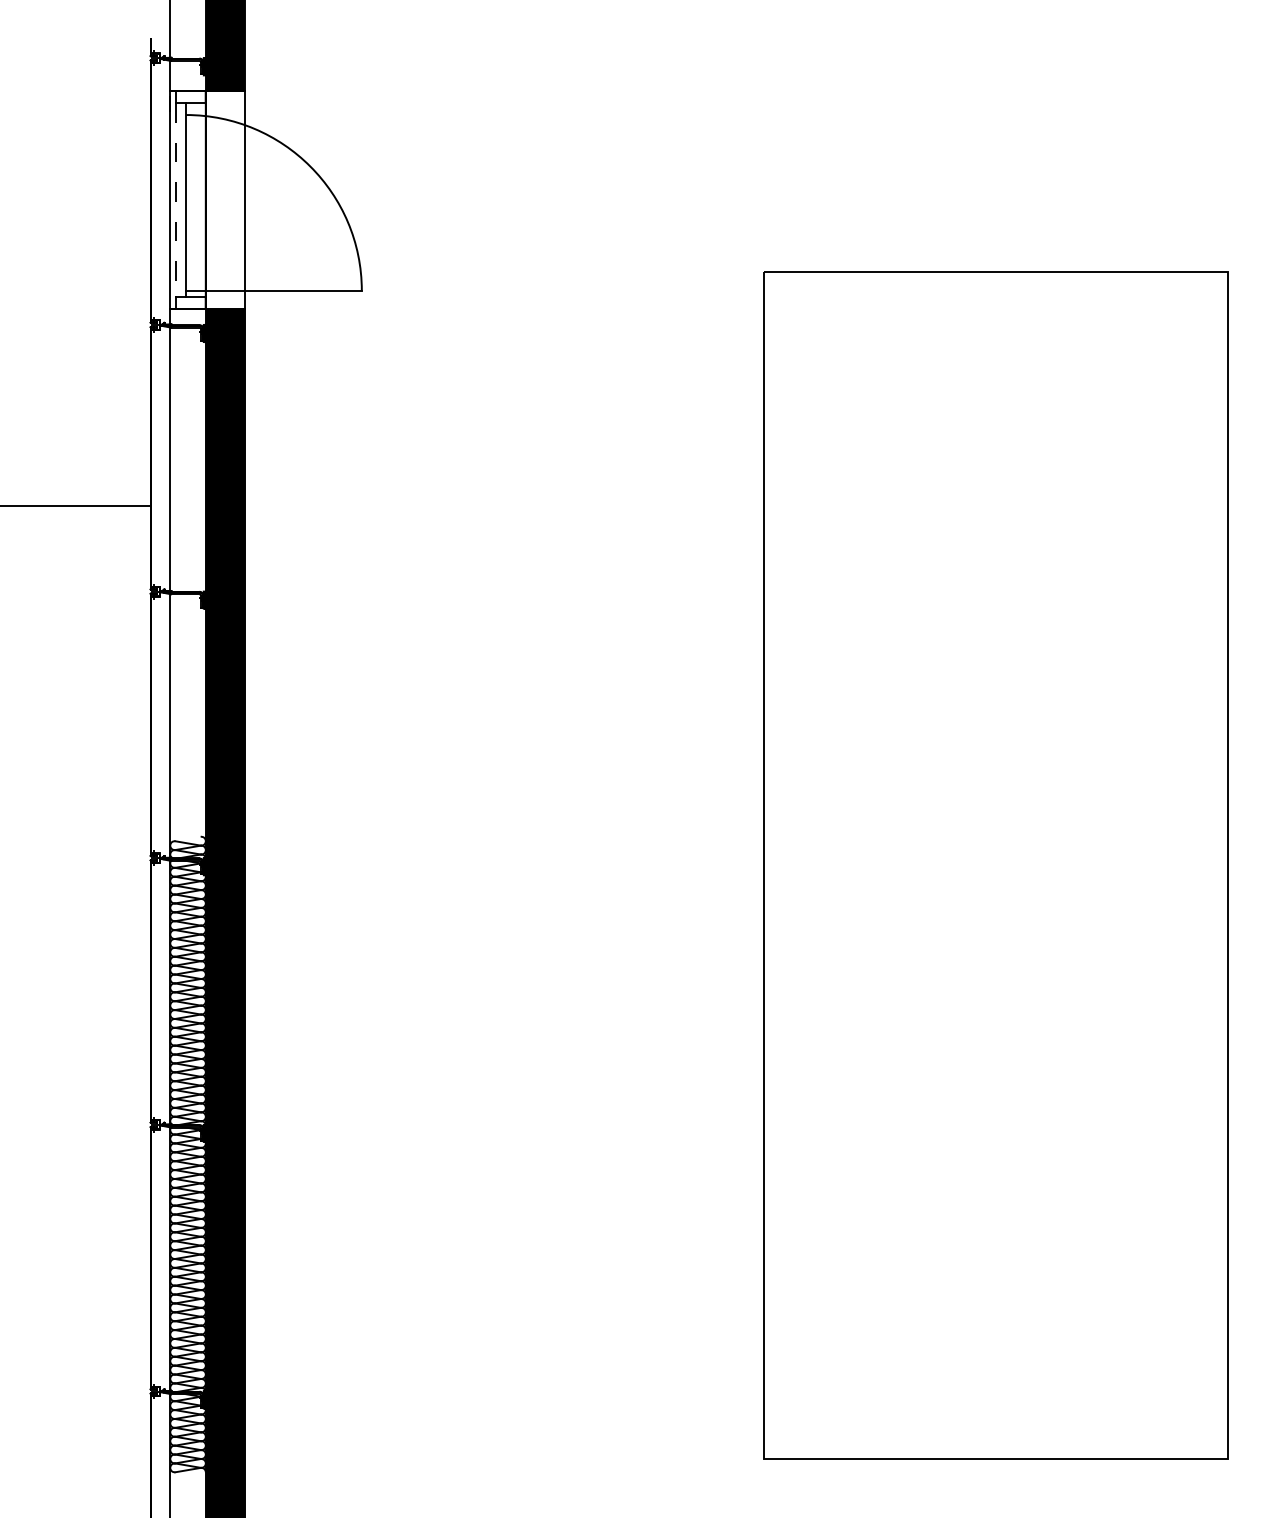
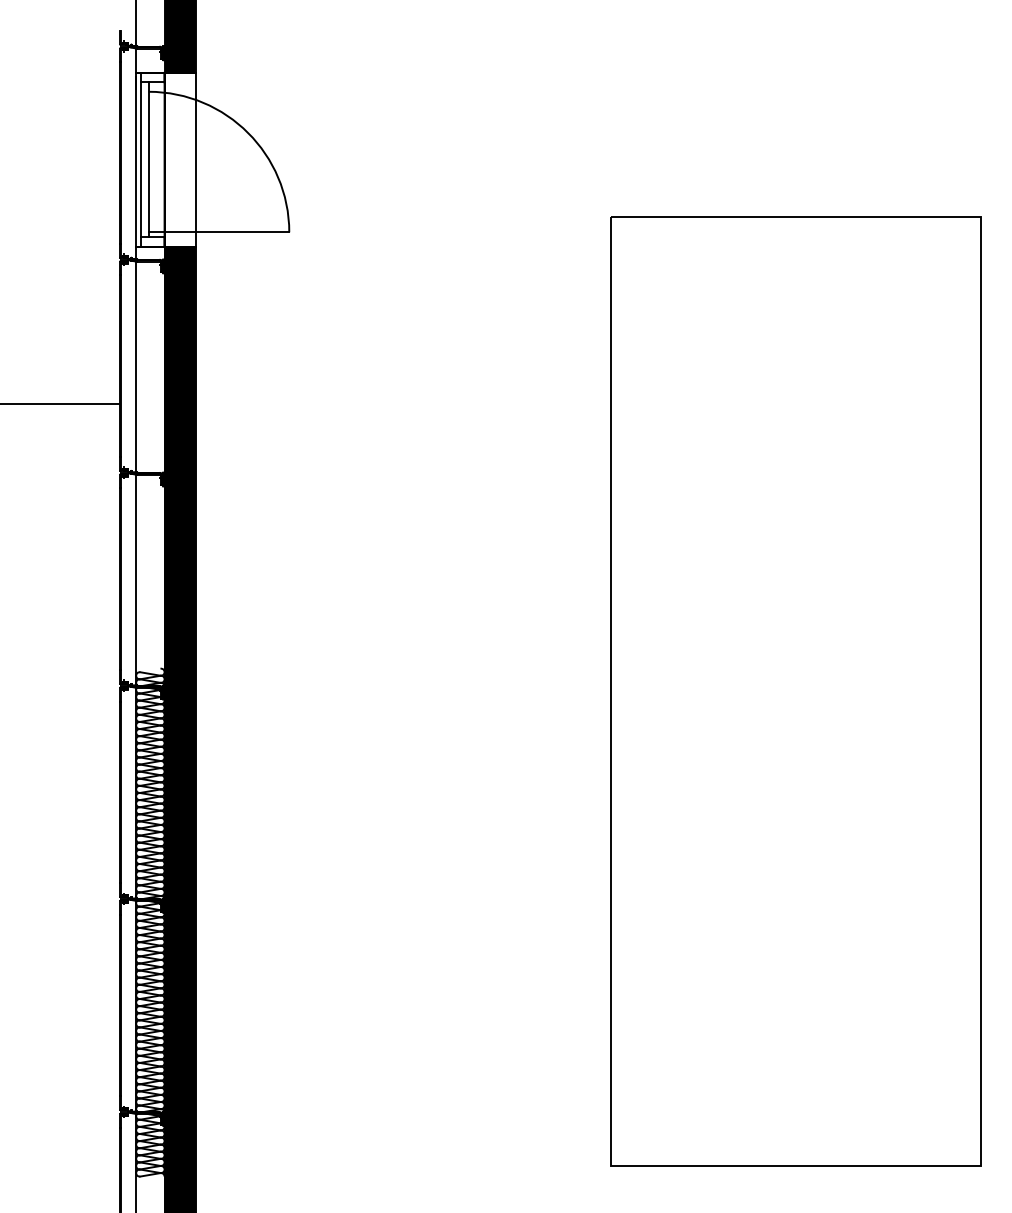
line: (175, 200) -> (140, 160), dashed -> solid

